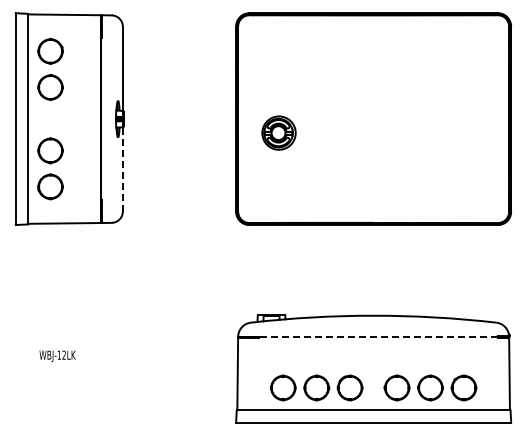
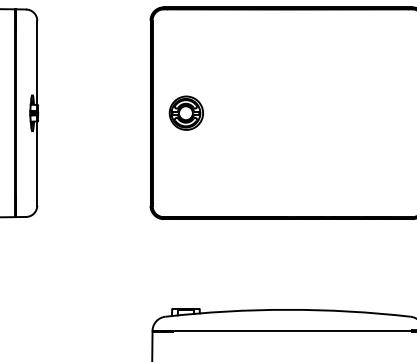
part: (278, 132) -> (185, 112), moved
line: (122, 168) -> (36, 162), dashed -> solid
line: (368, 337) -> (282, 331), dashed -> solid

